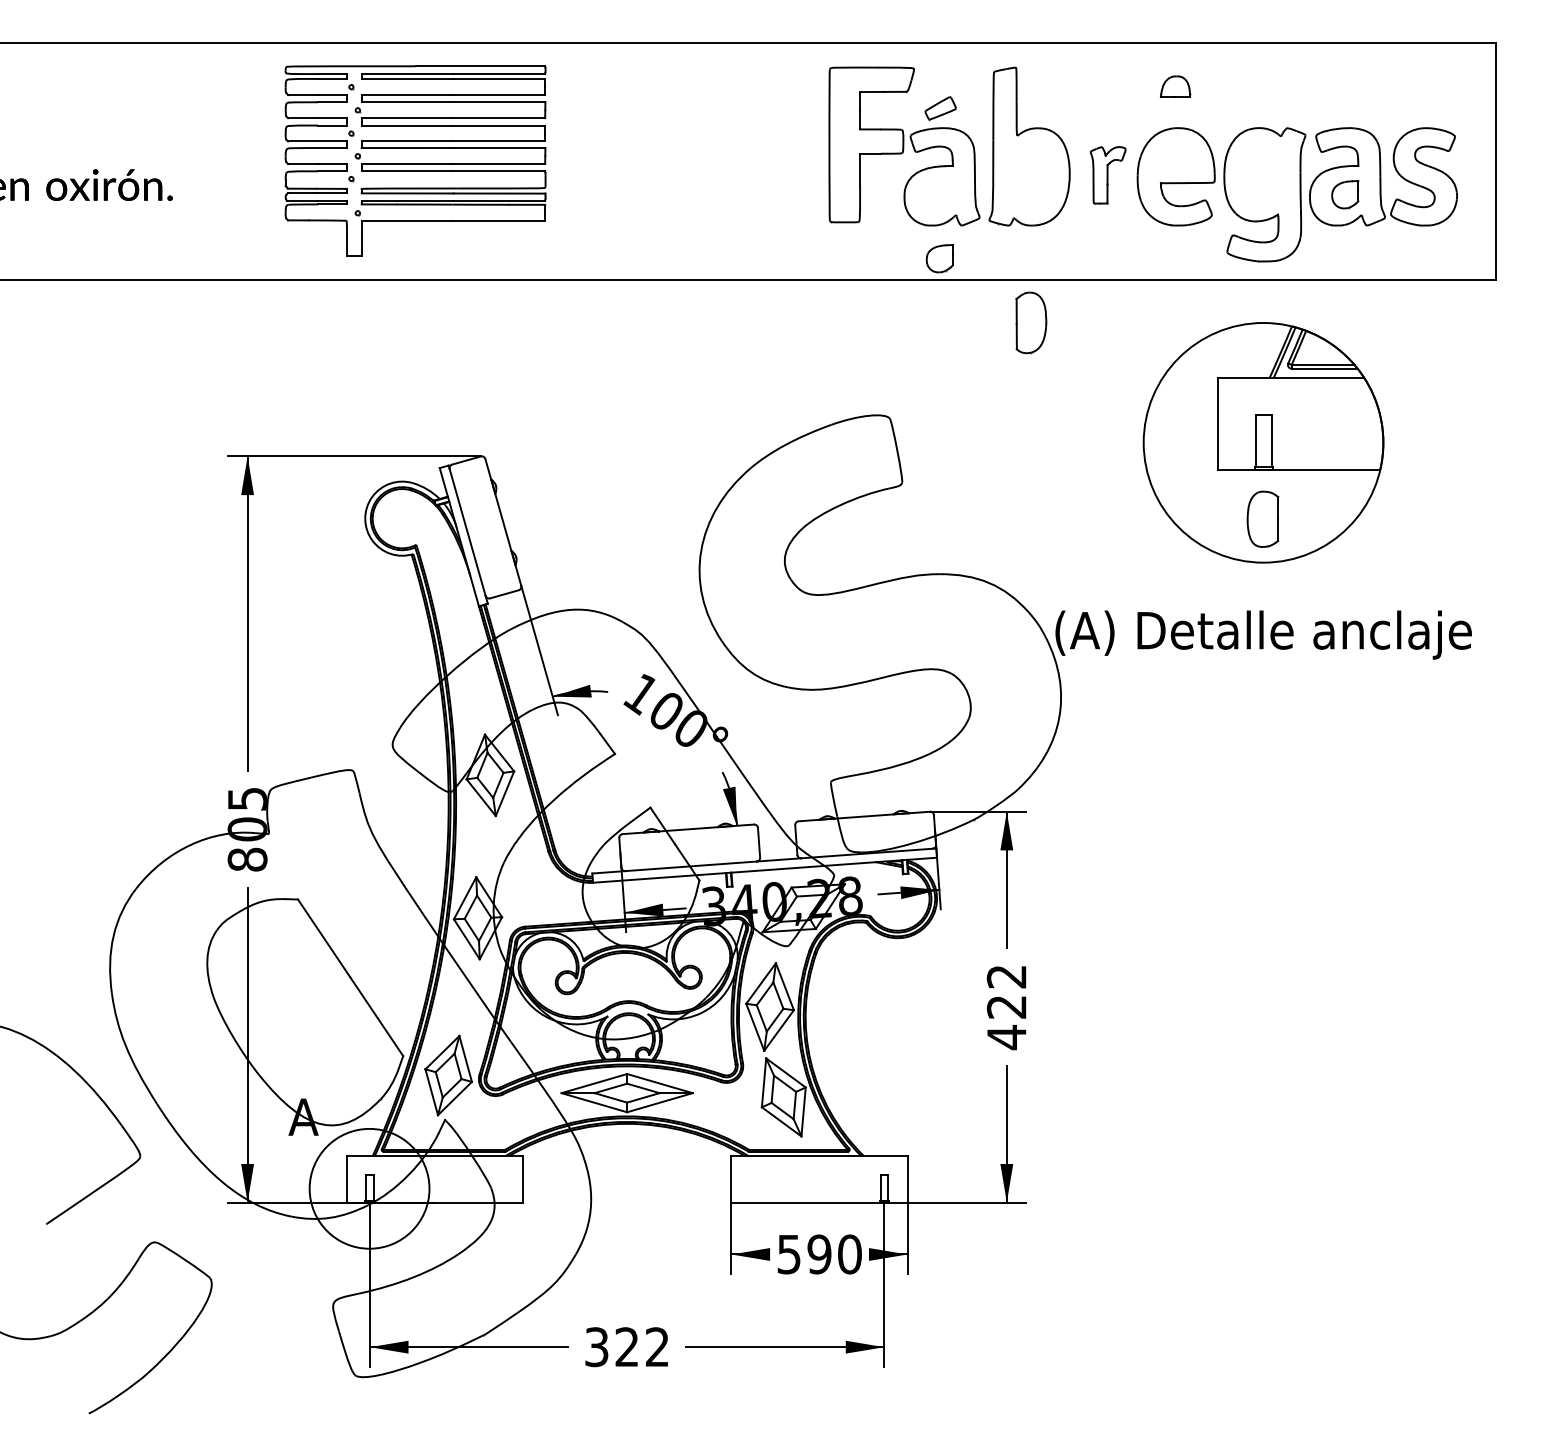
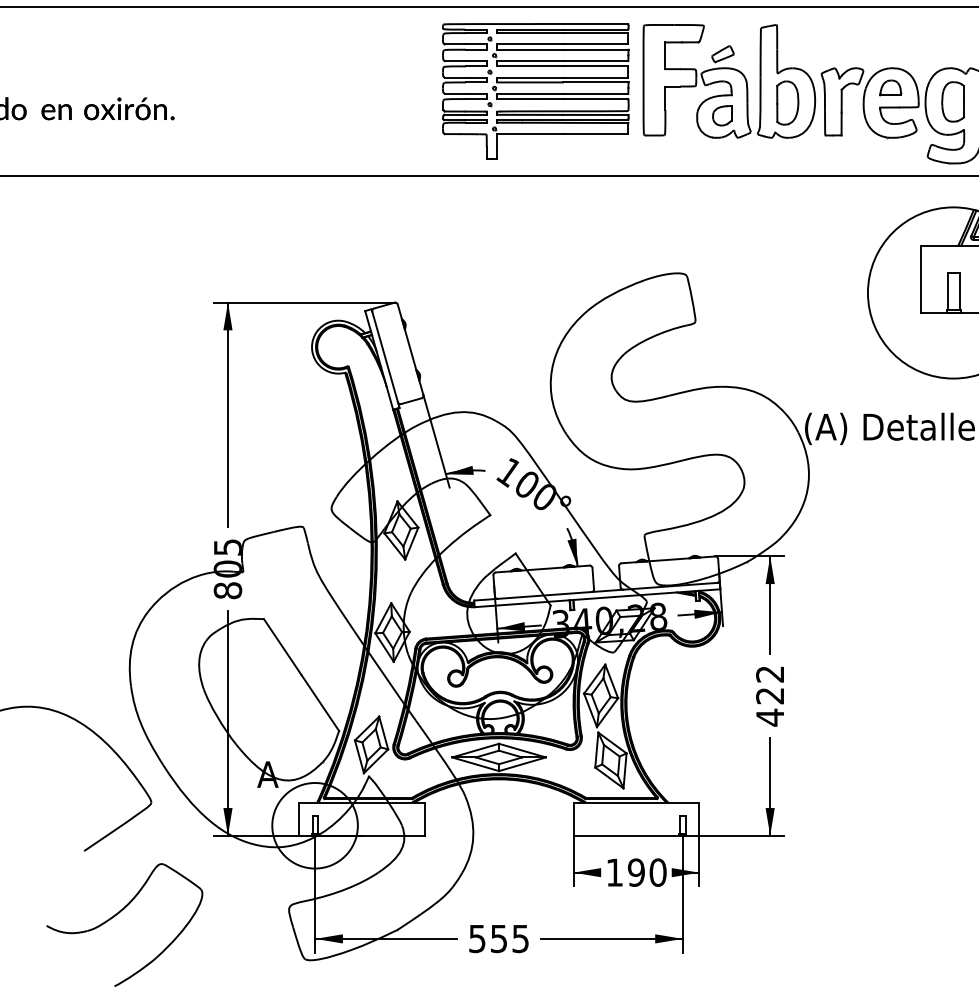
part: (1175, 86) -> (890, 87), moved
part: (415, 160) -> (535, 91), moved
part: (1108, 175) -> (842, 102), size x1.67
part: (939, 258) -> (722, 115), moved
part: (1031, 322) -> (787, 102), moved
part: (1262, 518) -> (952, 101), moved
text: (788, 1254) -> (614, 872), 590 -> 190
text: (626, 1347) -> (498, 939), 322 -> 555

